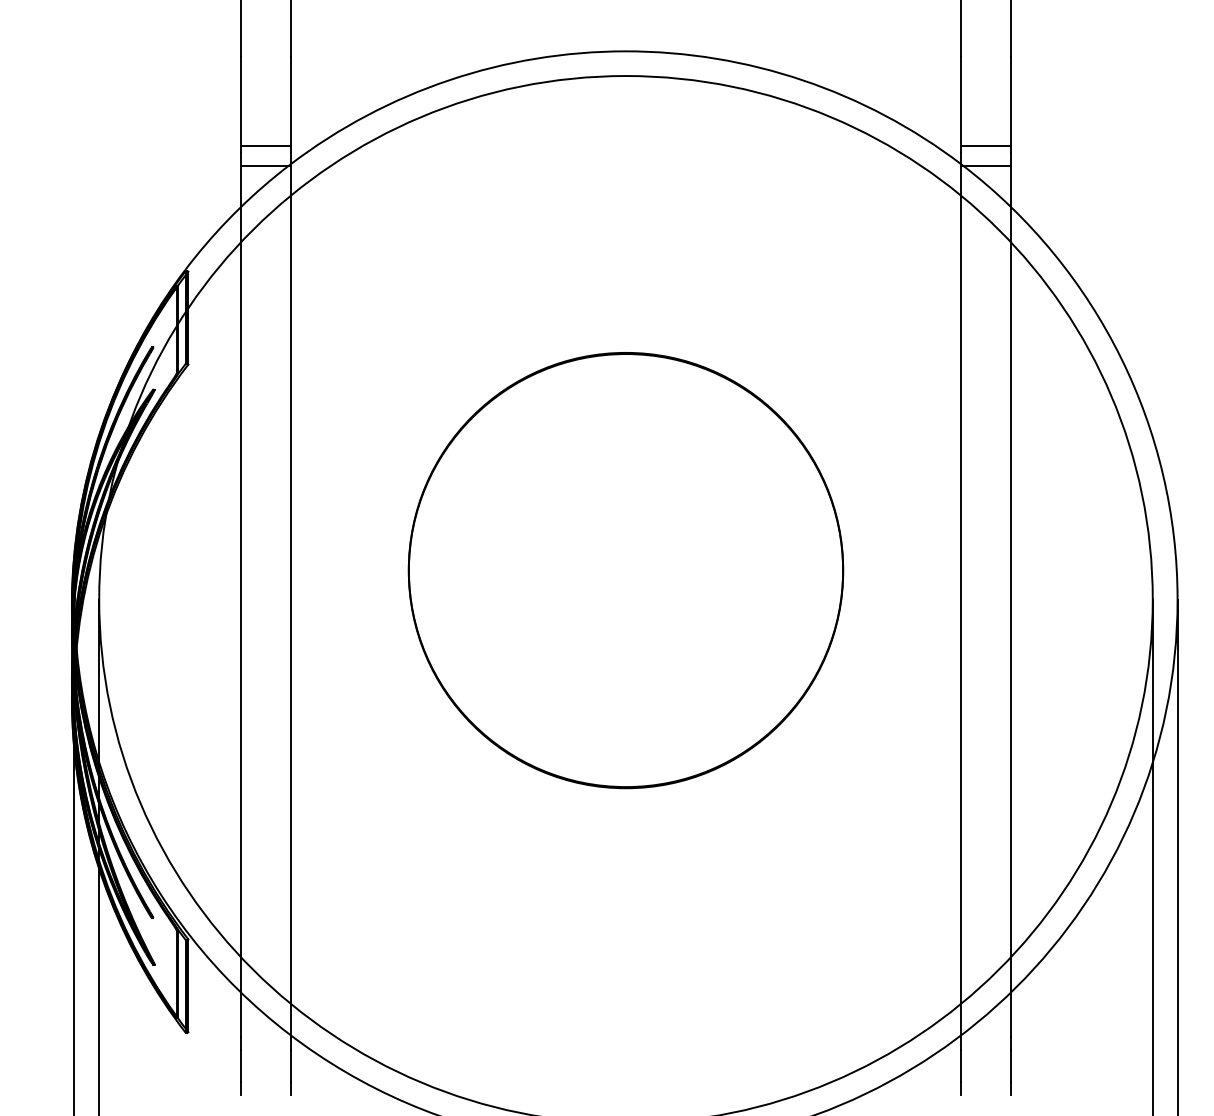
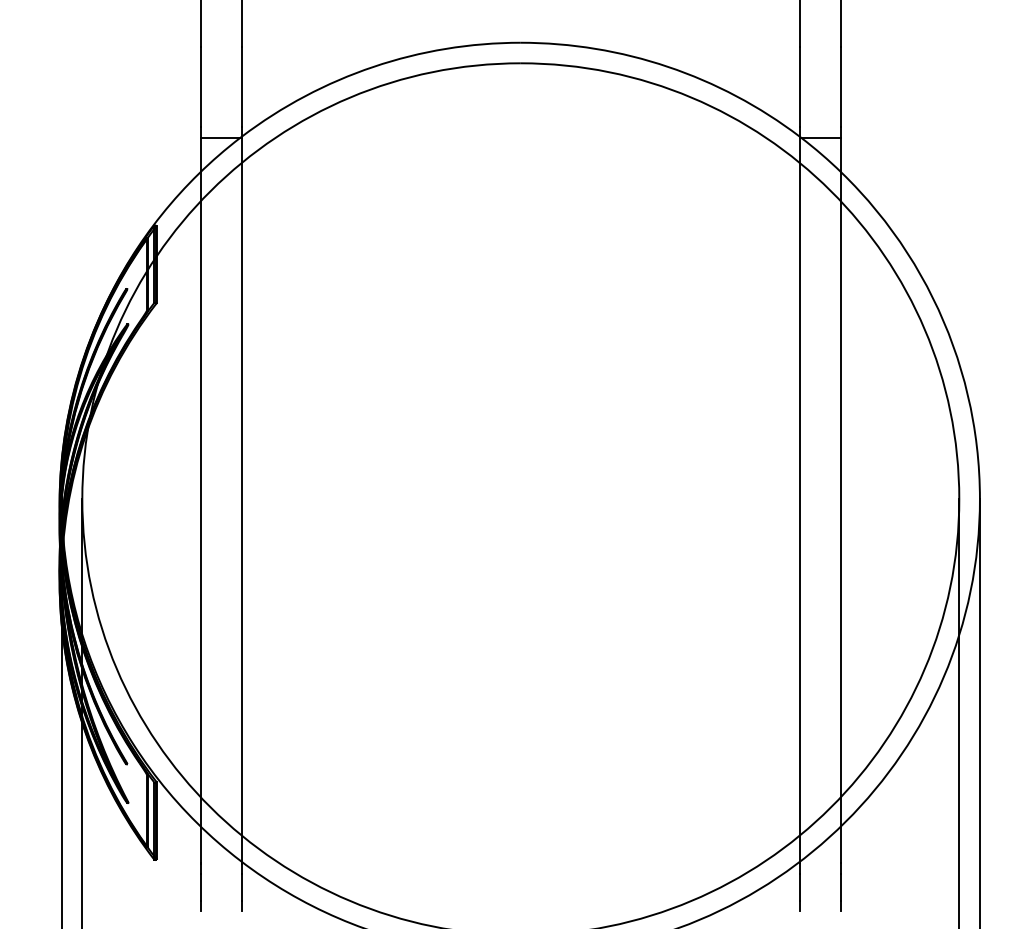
line: (265, 146) -> (220, 121), removed
line: (985, 146) -> (820, 121), removed
part: (625, 570) -> (520, 474), removed

